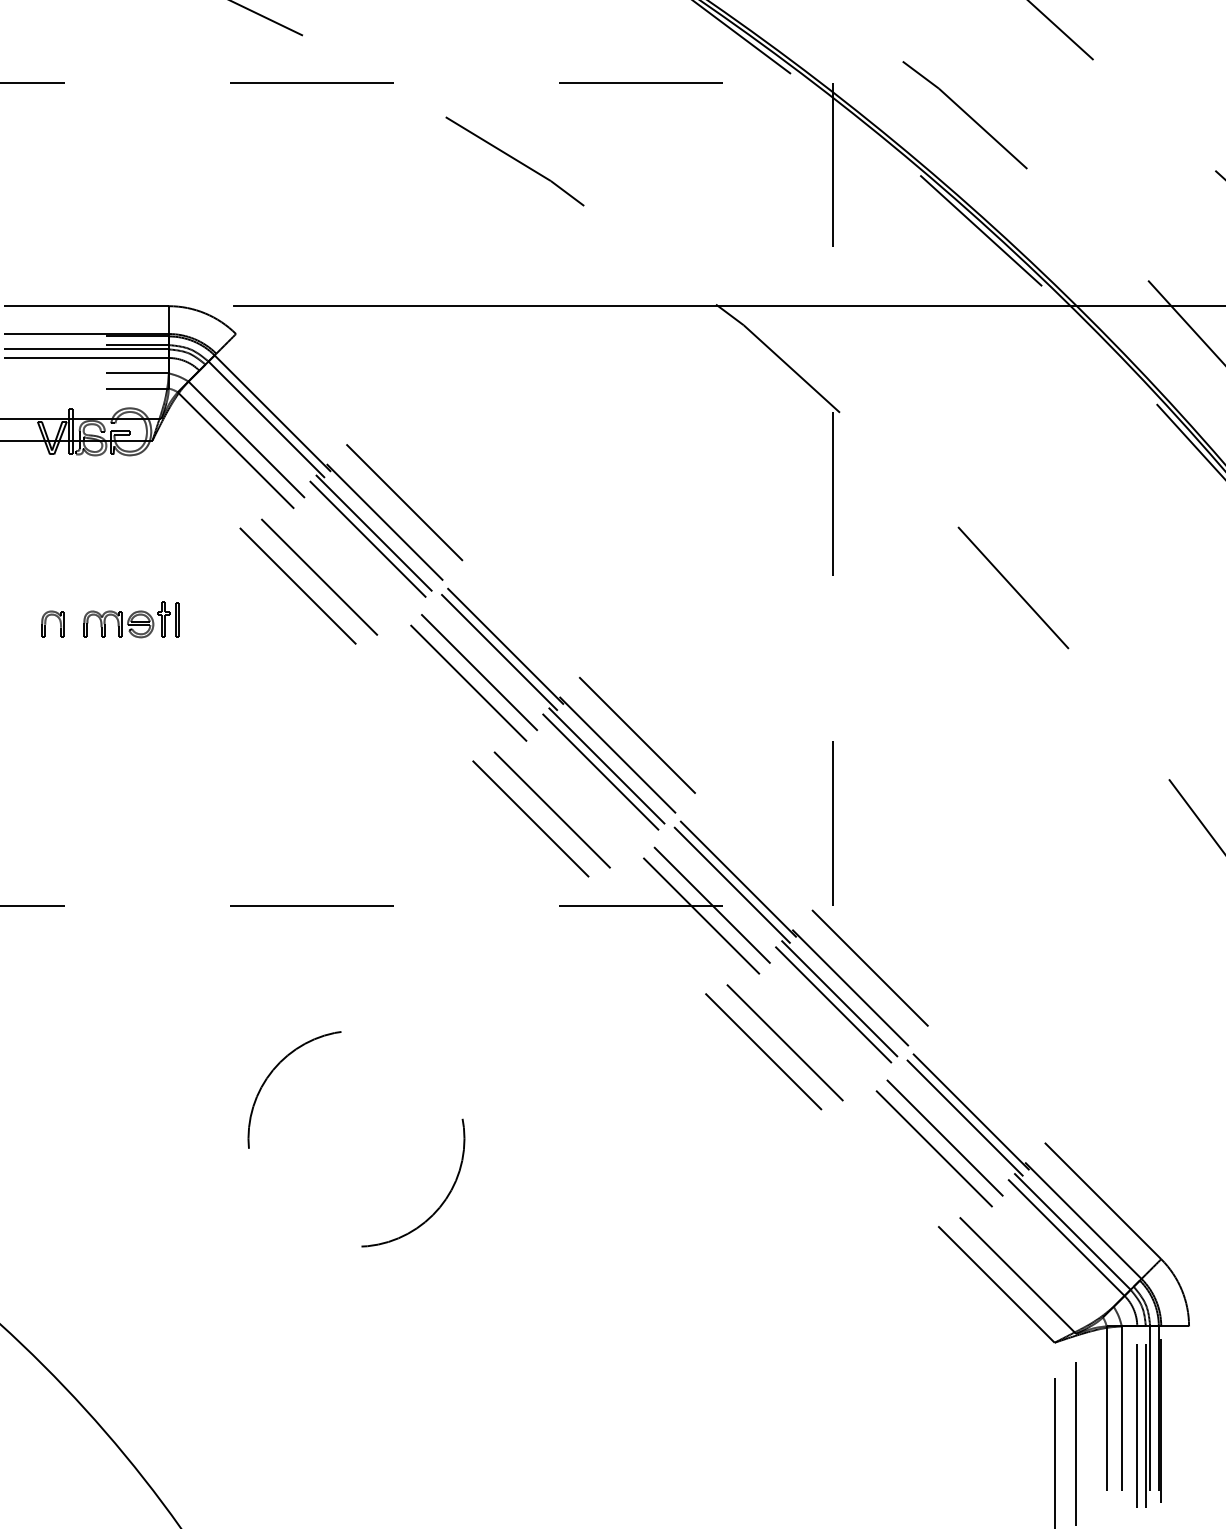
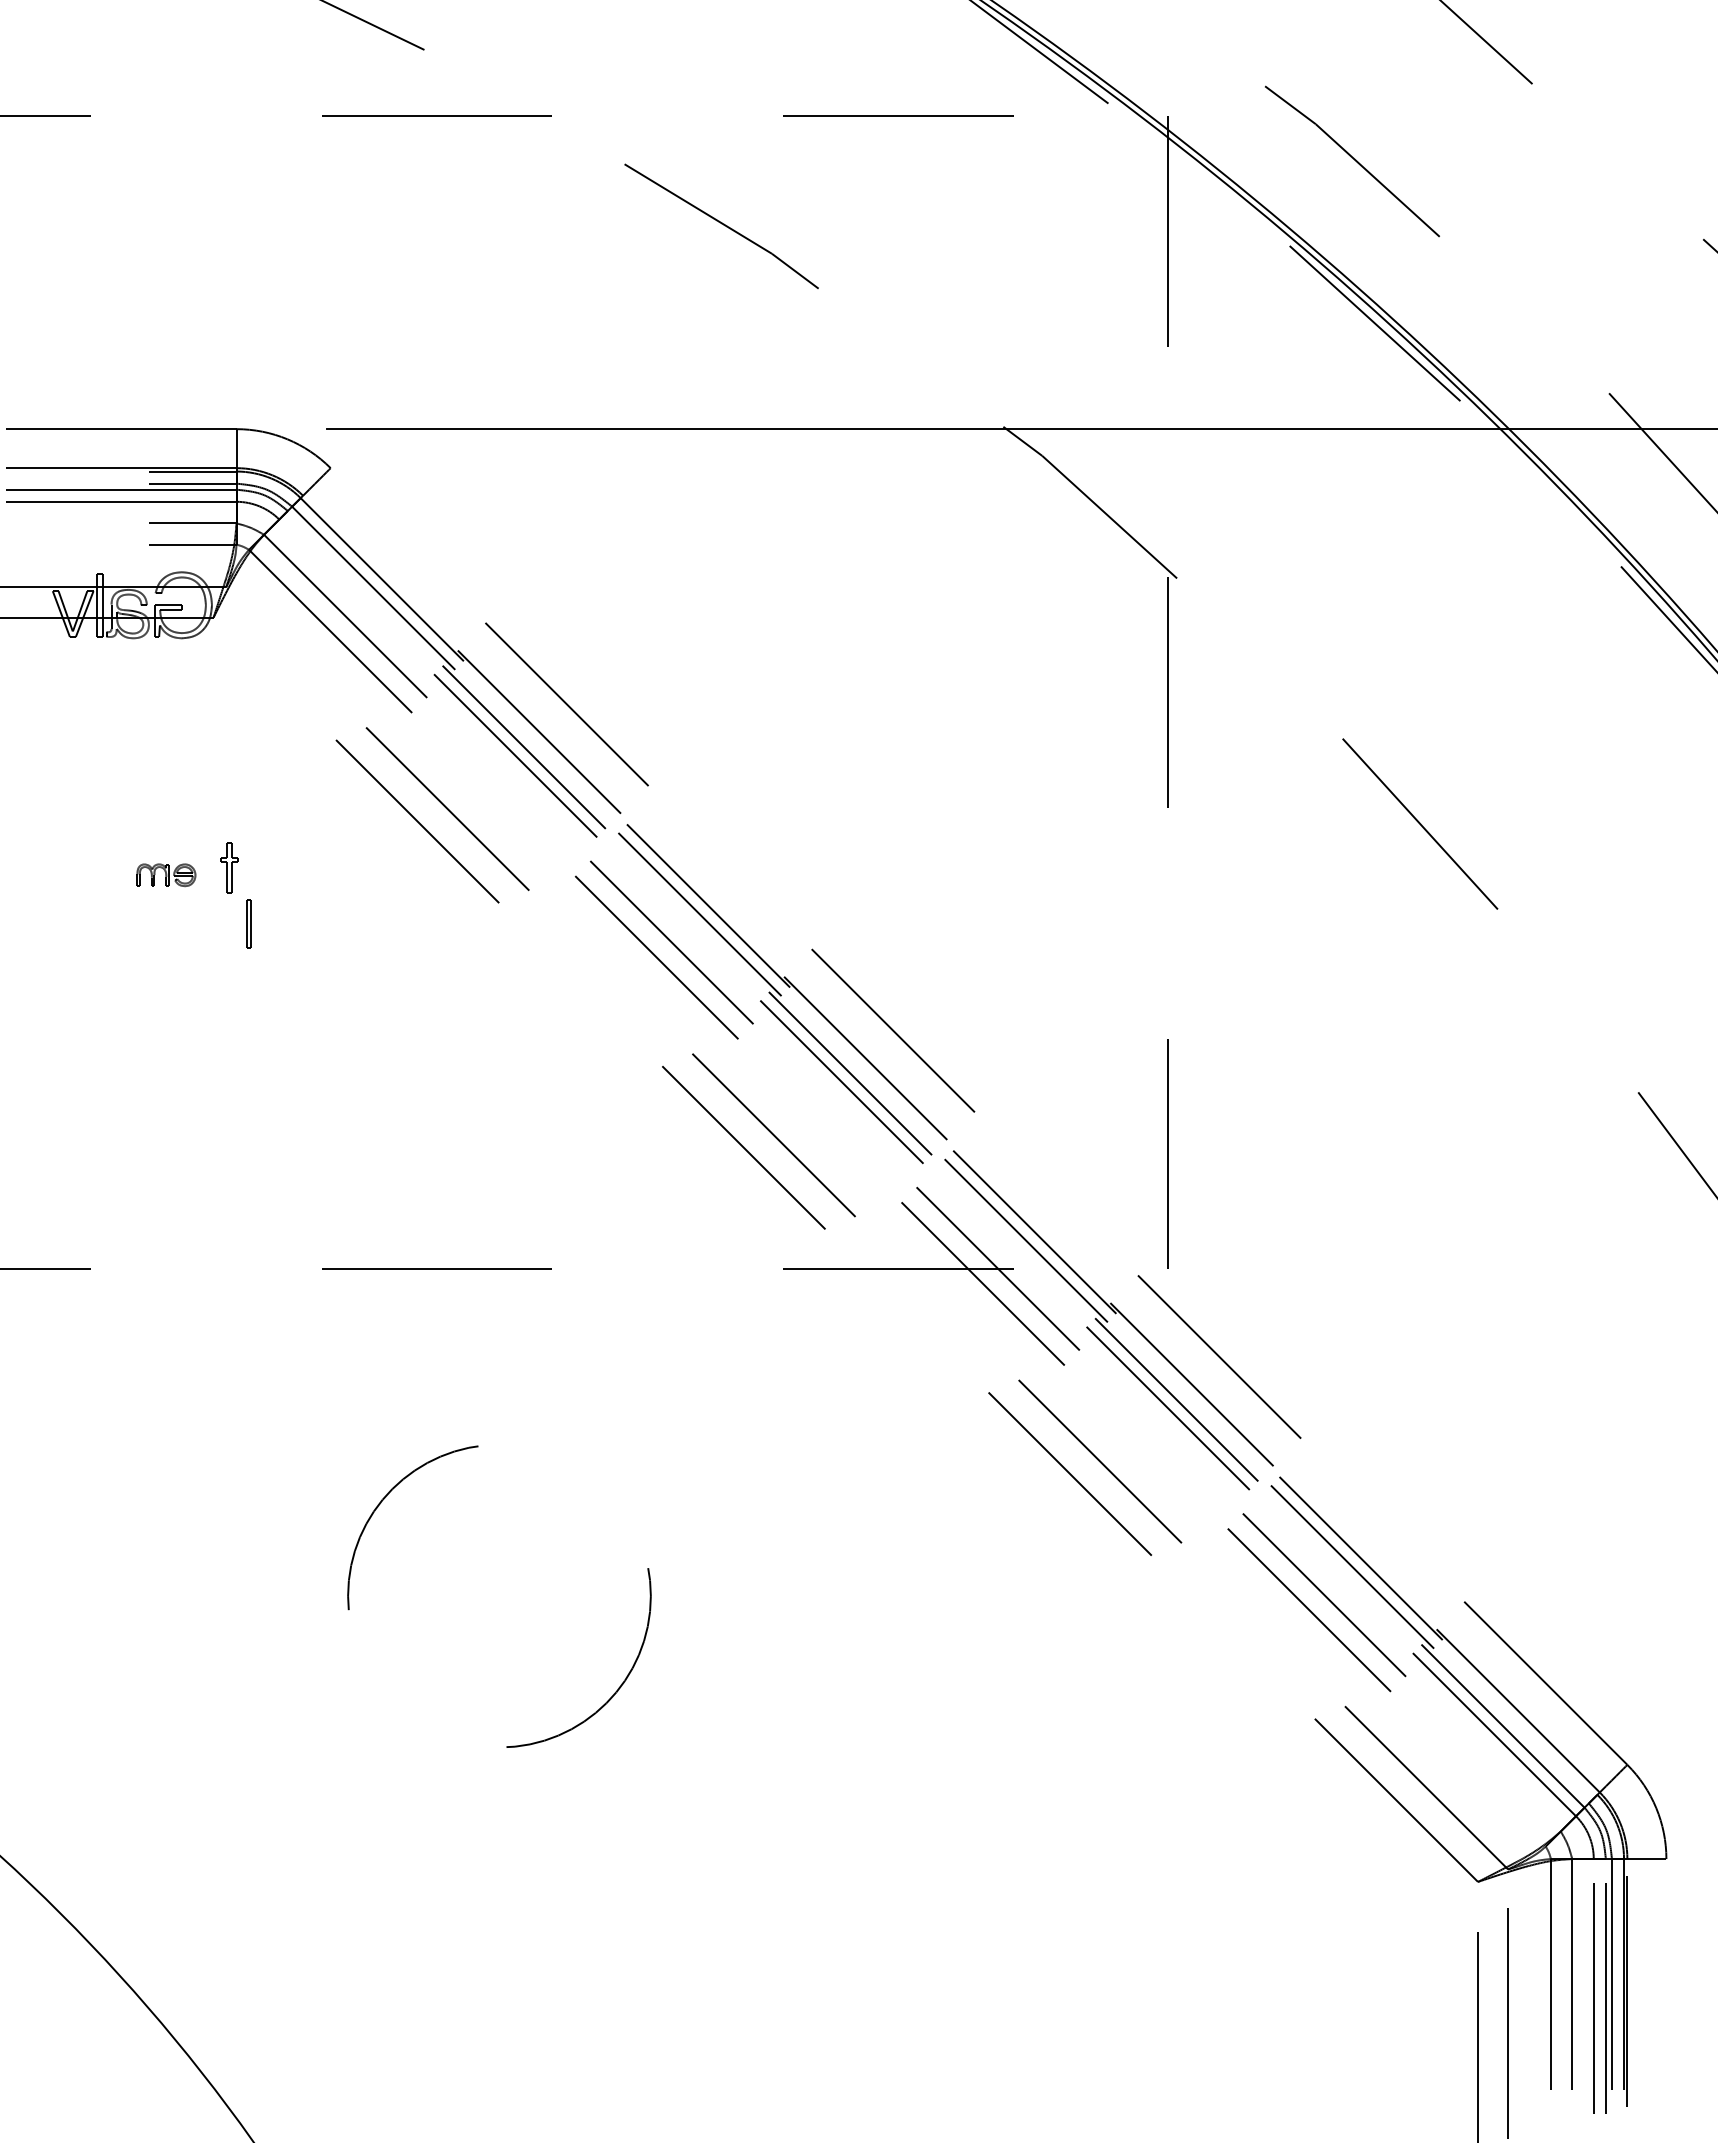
part: (177, 619) -> (248, 923), moved
part: (59, 621) -> (83, 870), removed
part: (118, 624) -> (166, 875), size x0.6

